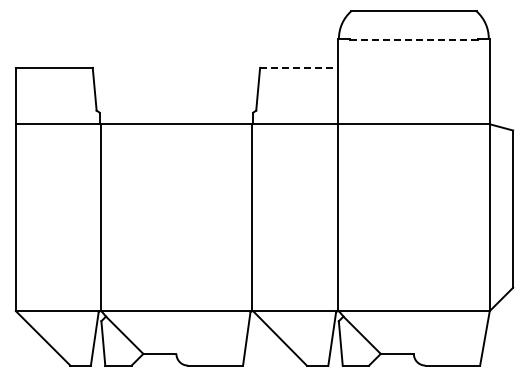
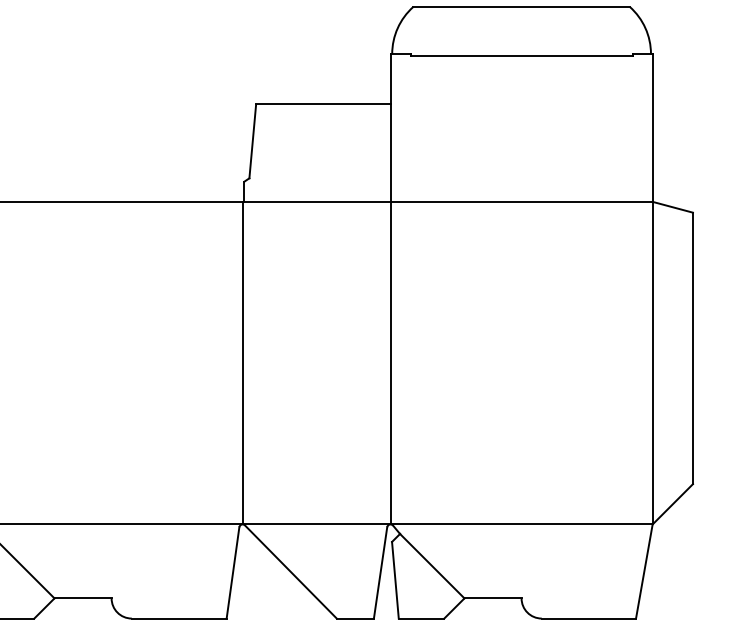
line: (414, 39) -> (522, 55), dashed -> solid
line: (299, 67) -> (324, 103), dashed -> solid

